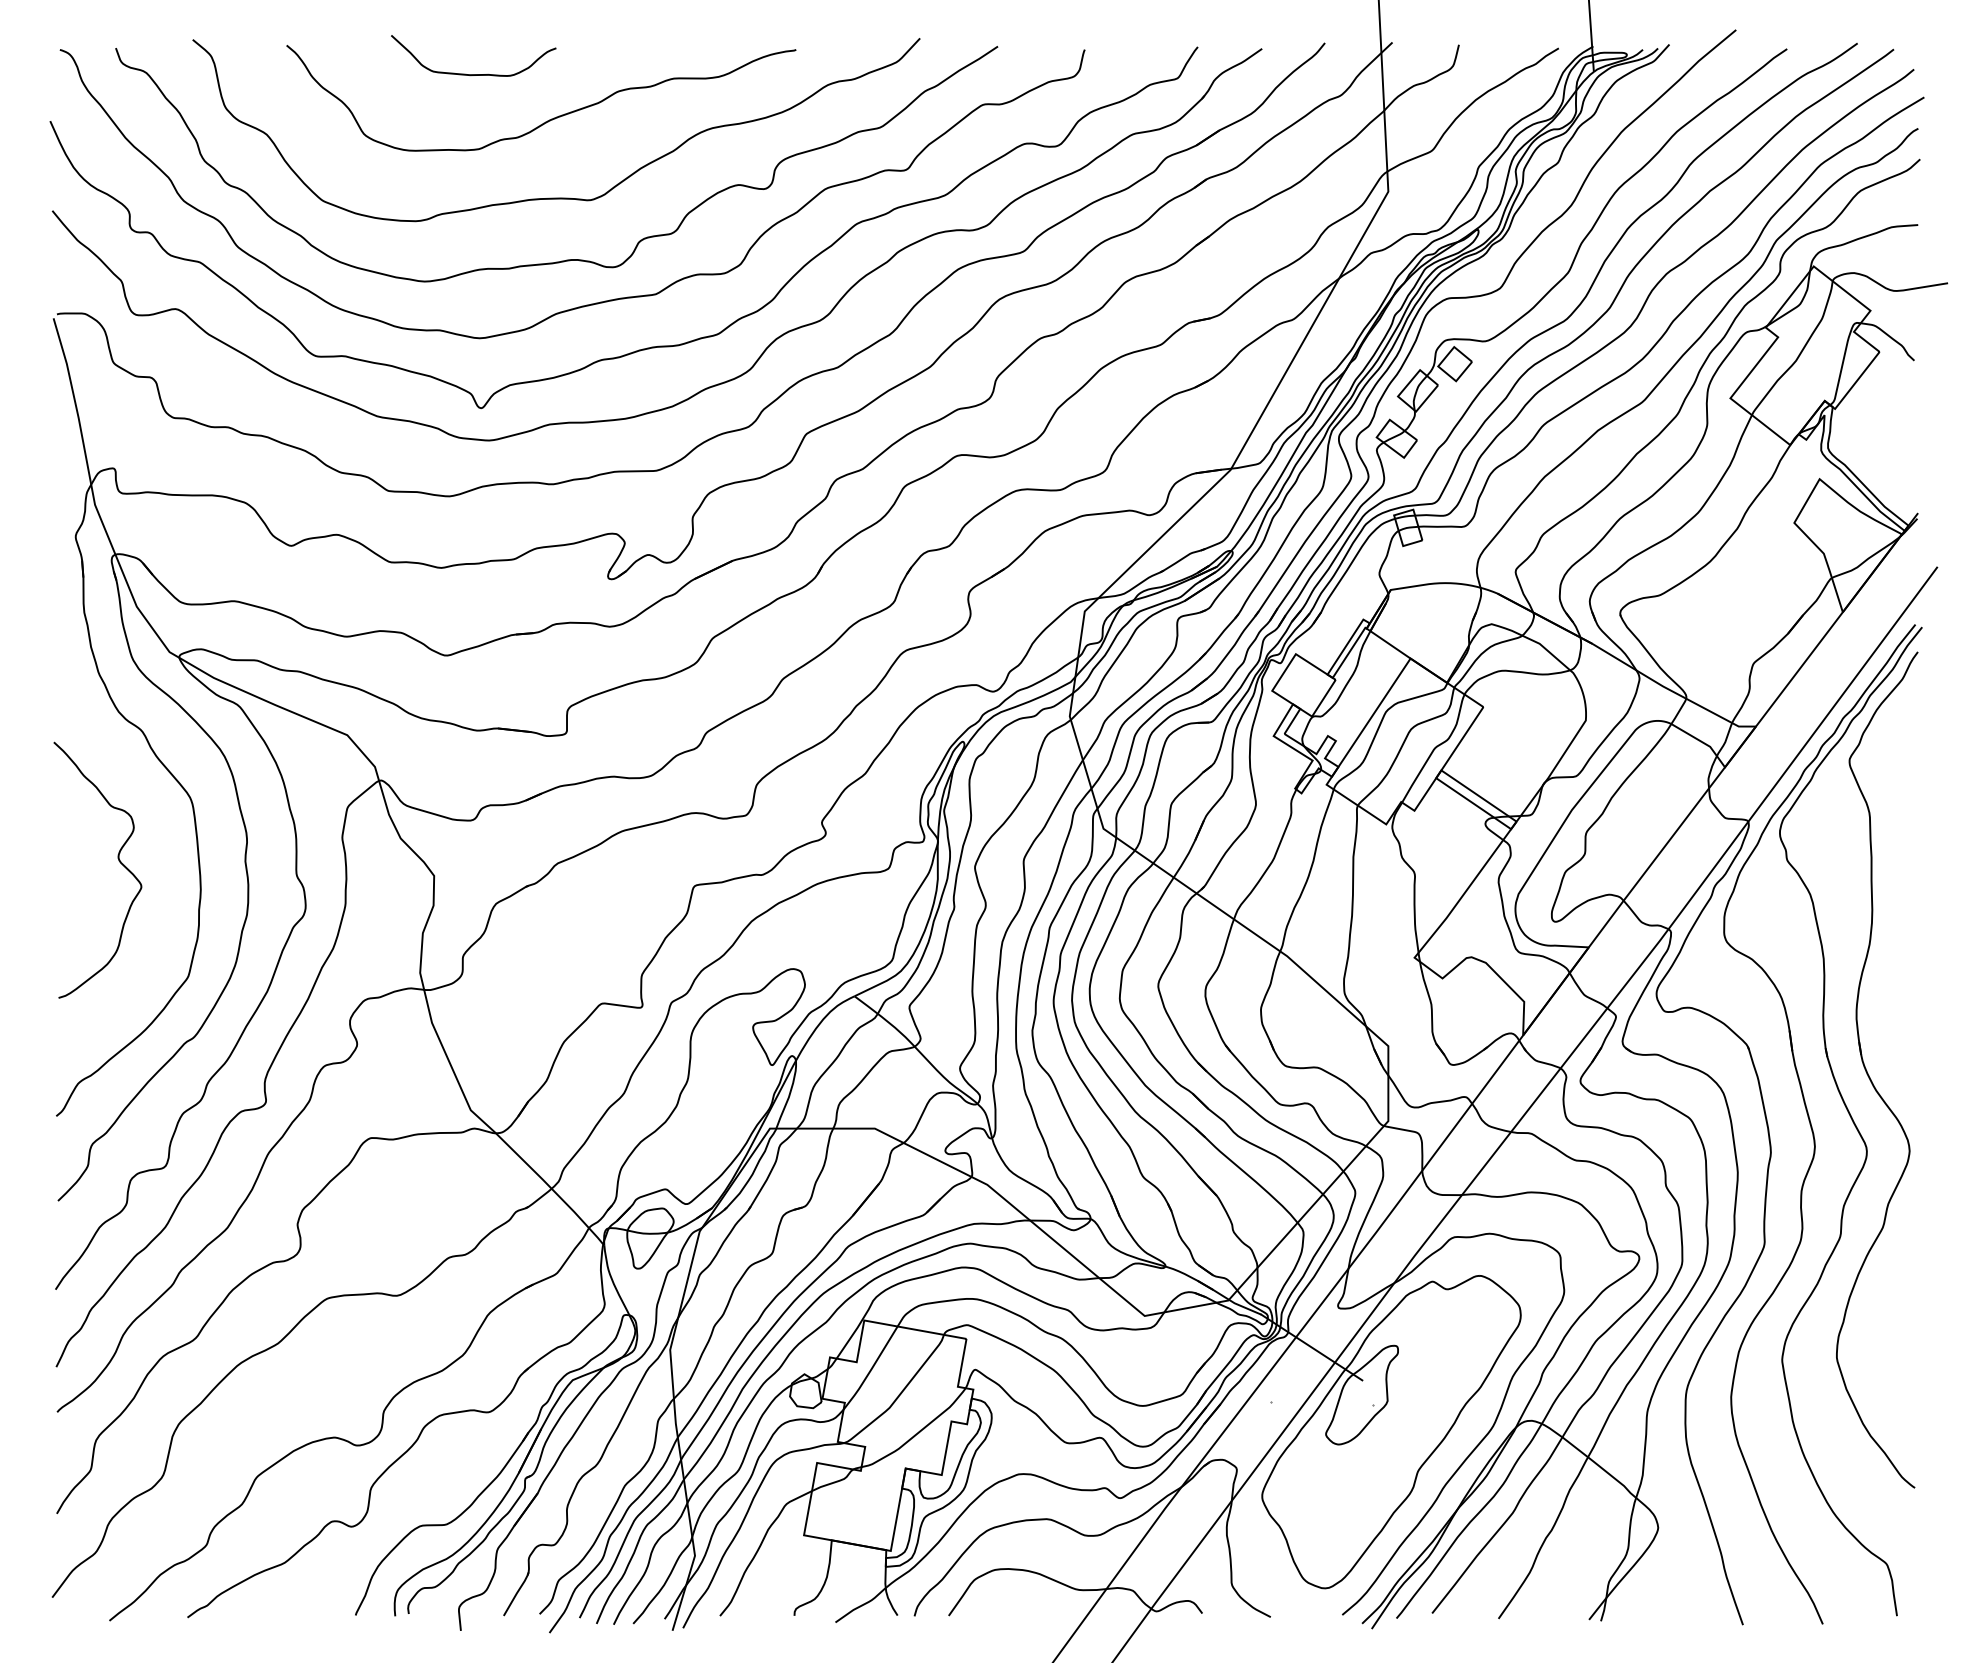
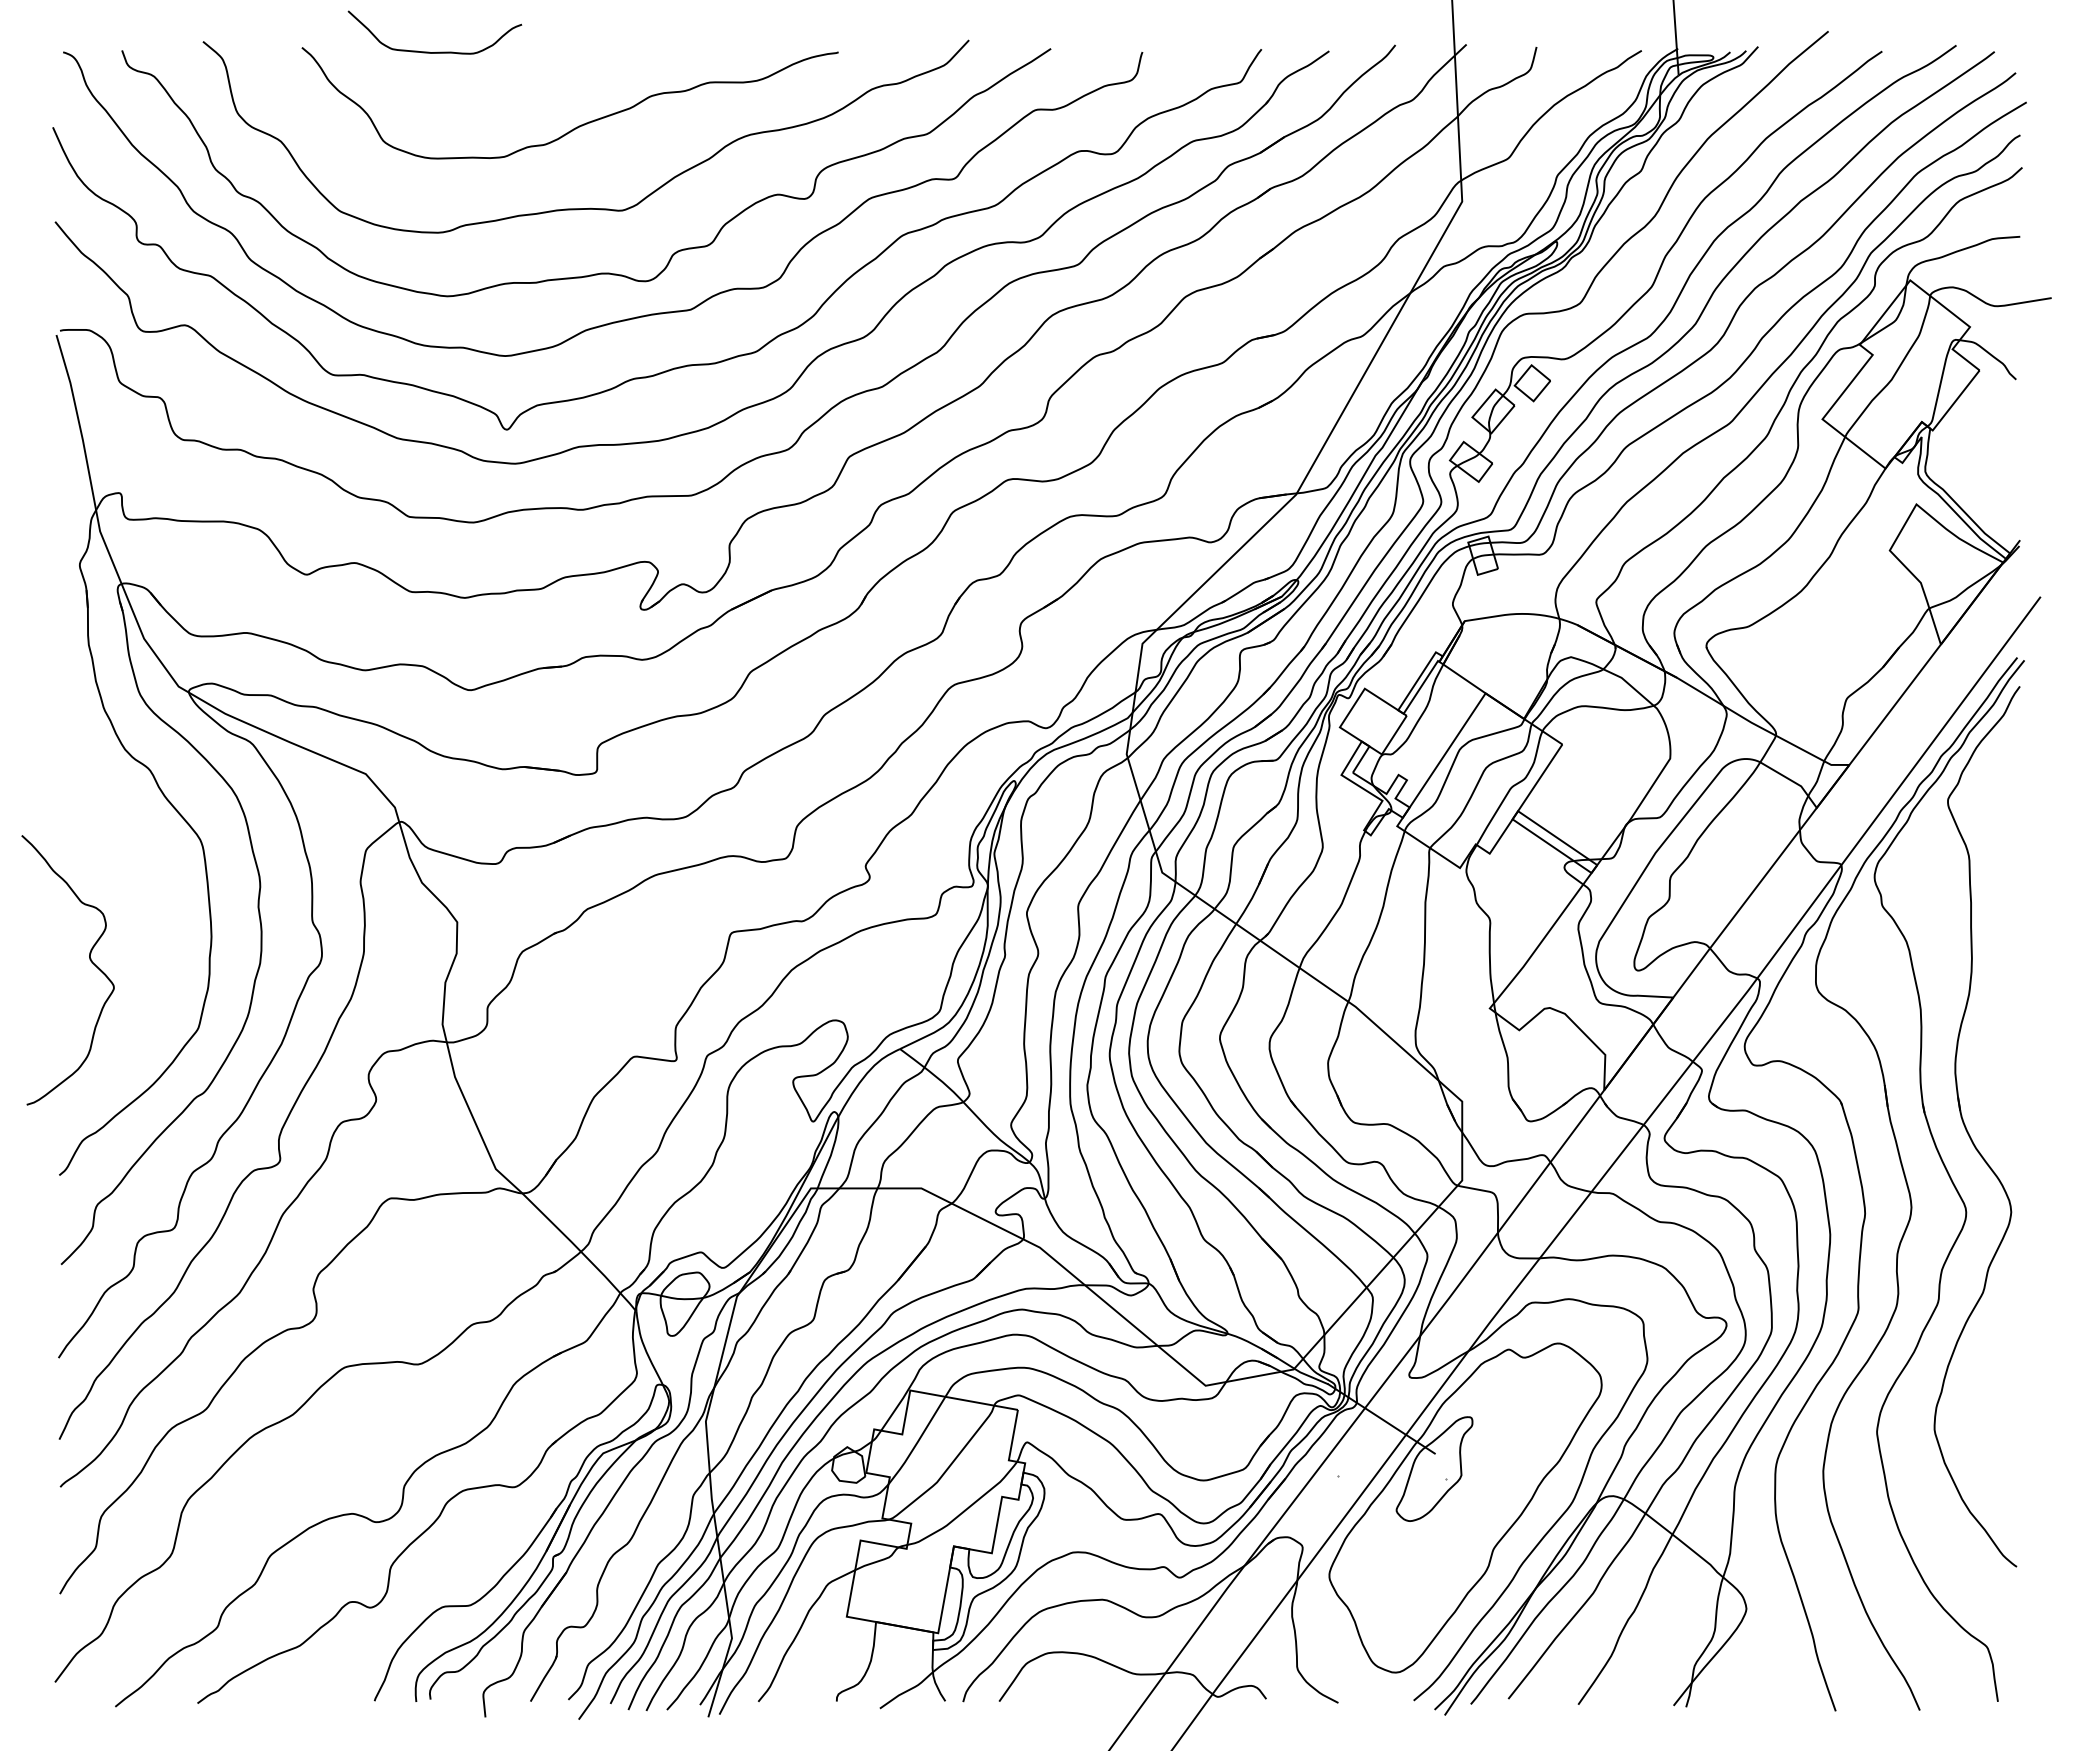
curve: (476, 73) -> (437, 51), moved
curve: (118, 859) -> (89, 959), moved

